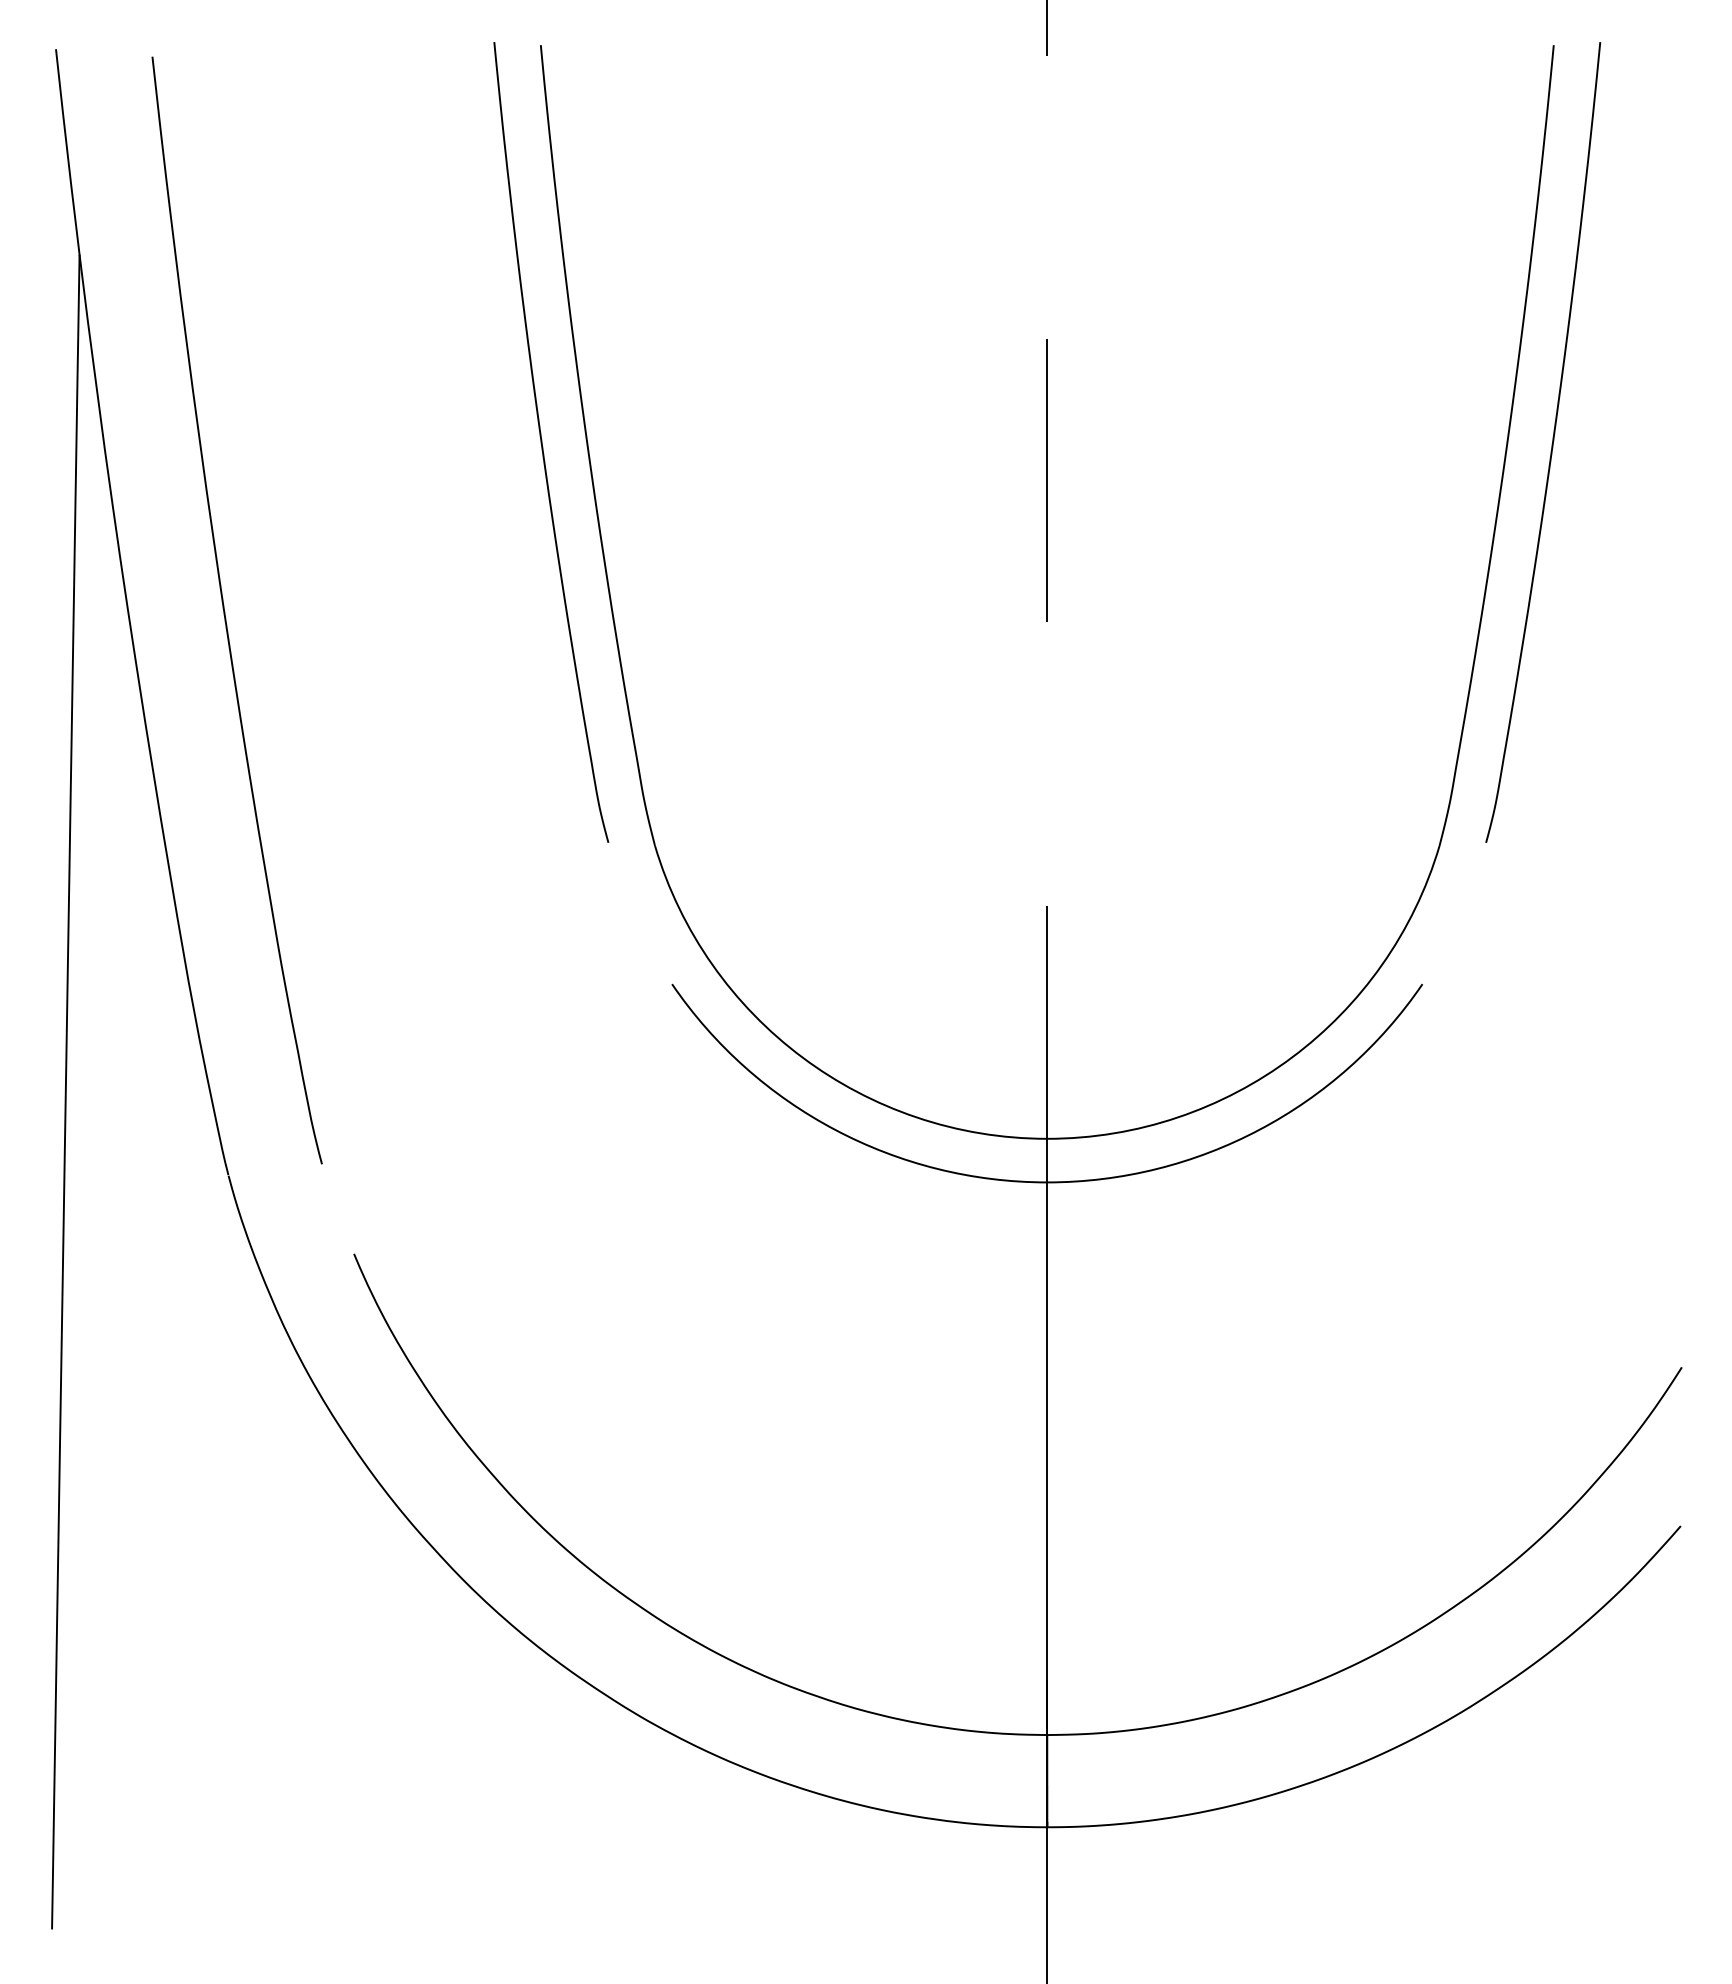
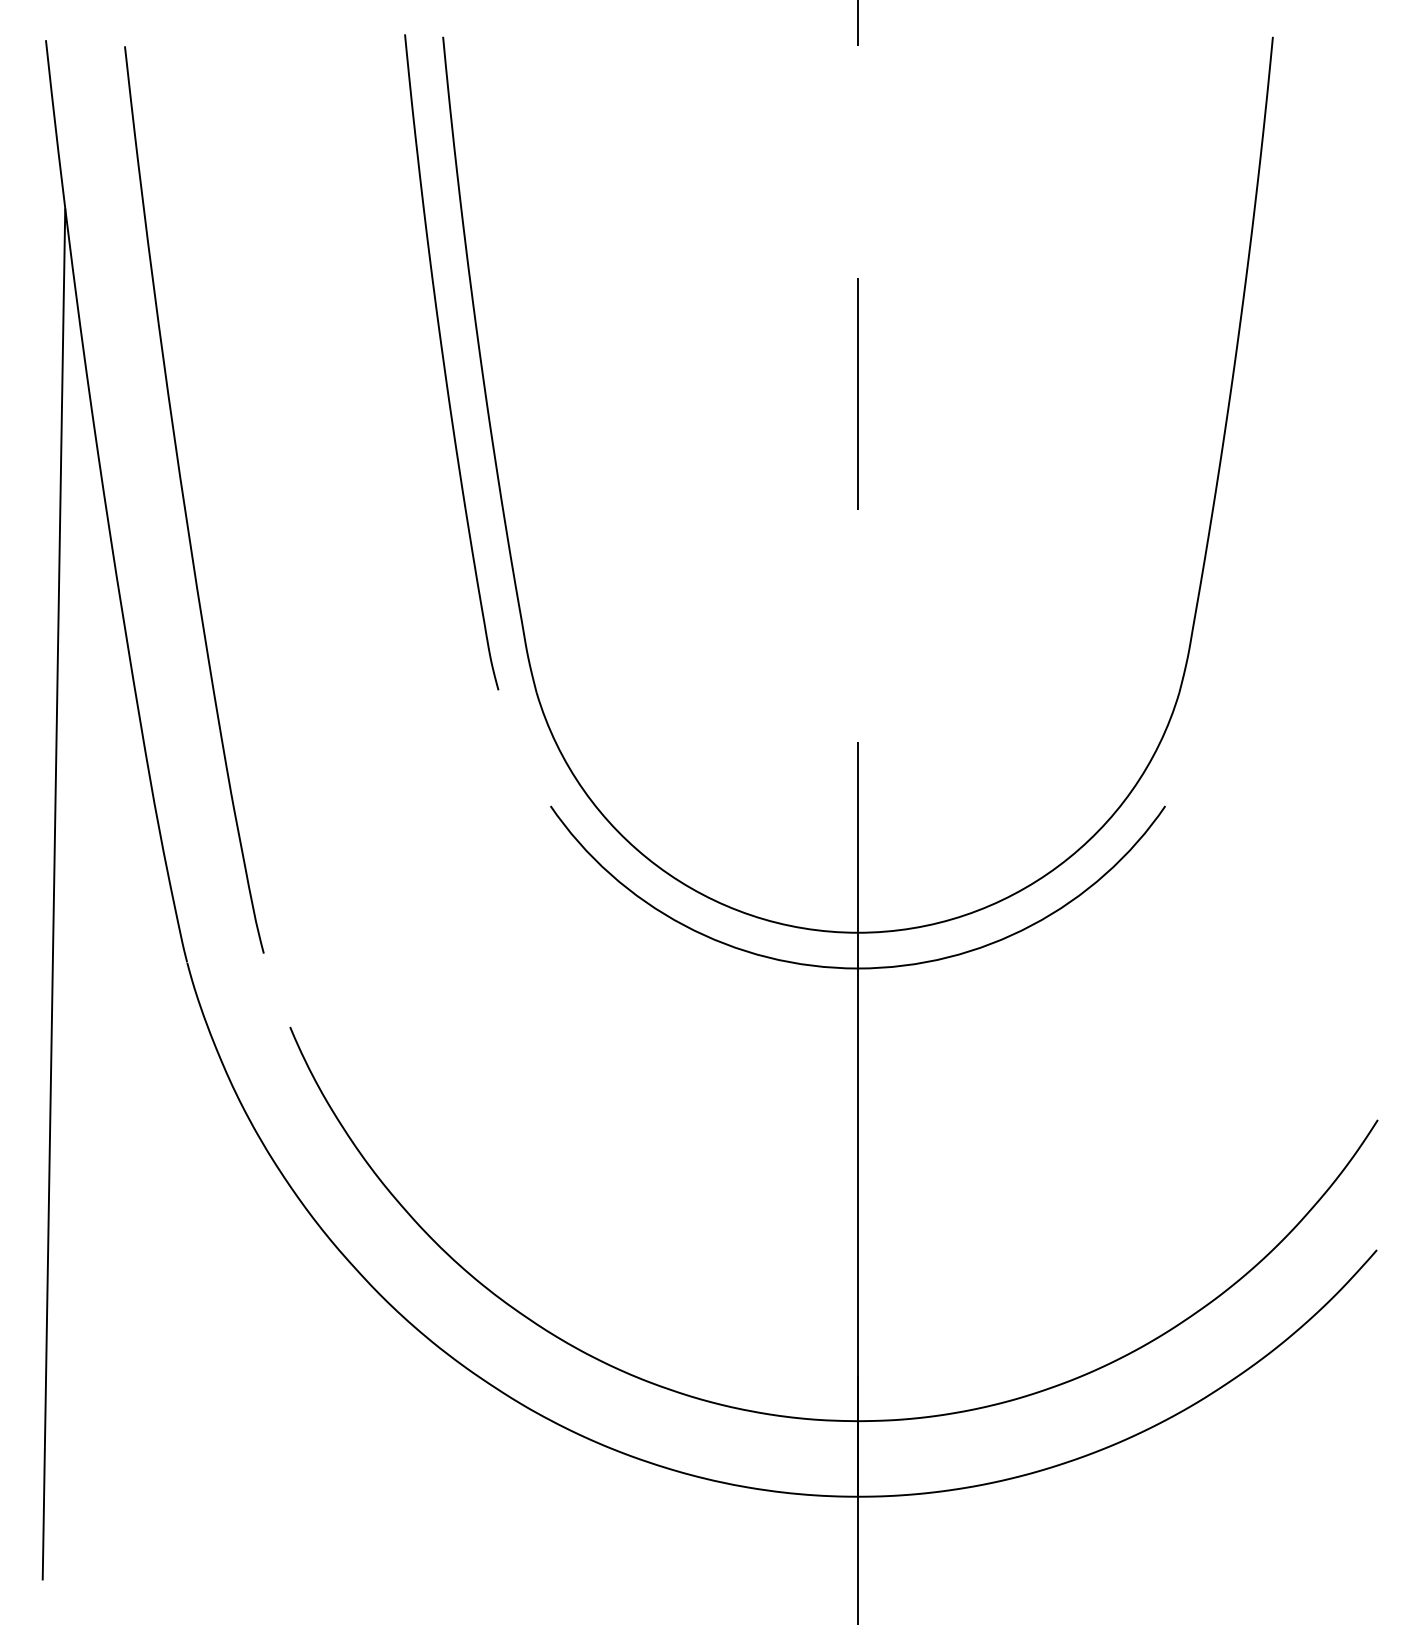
curve: (1551, 444) -> (1271, 363), removed

